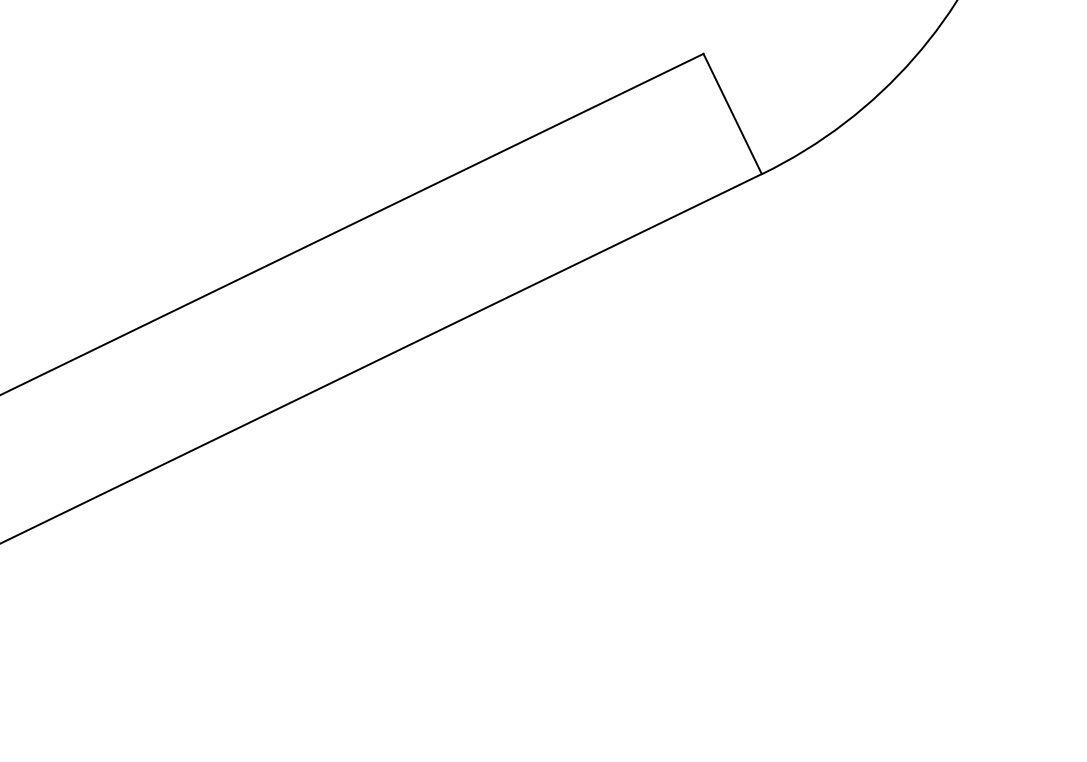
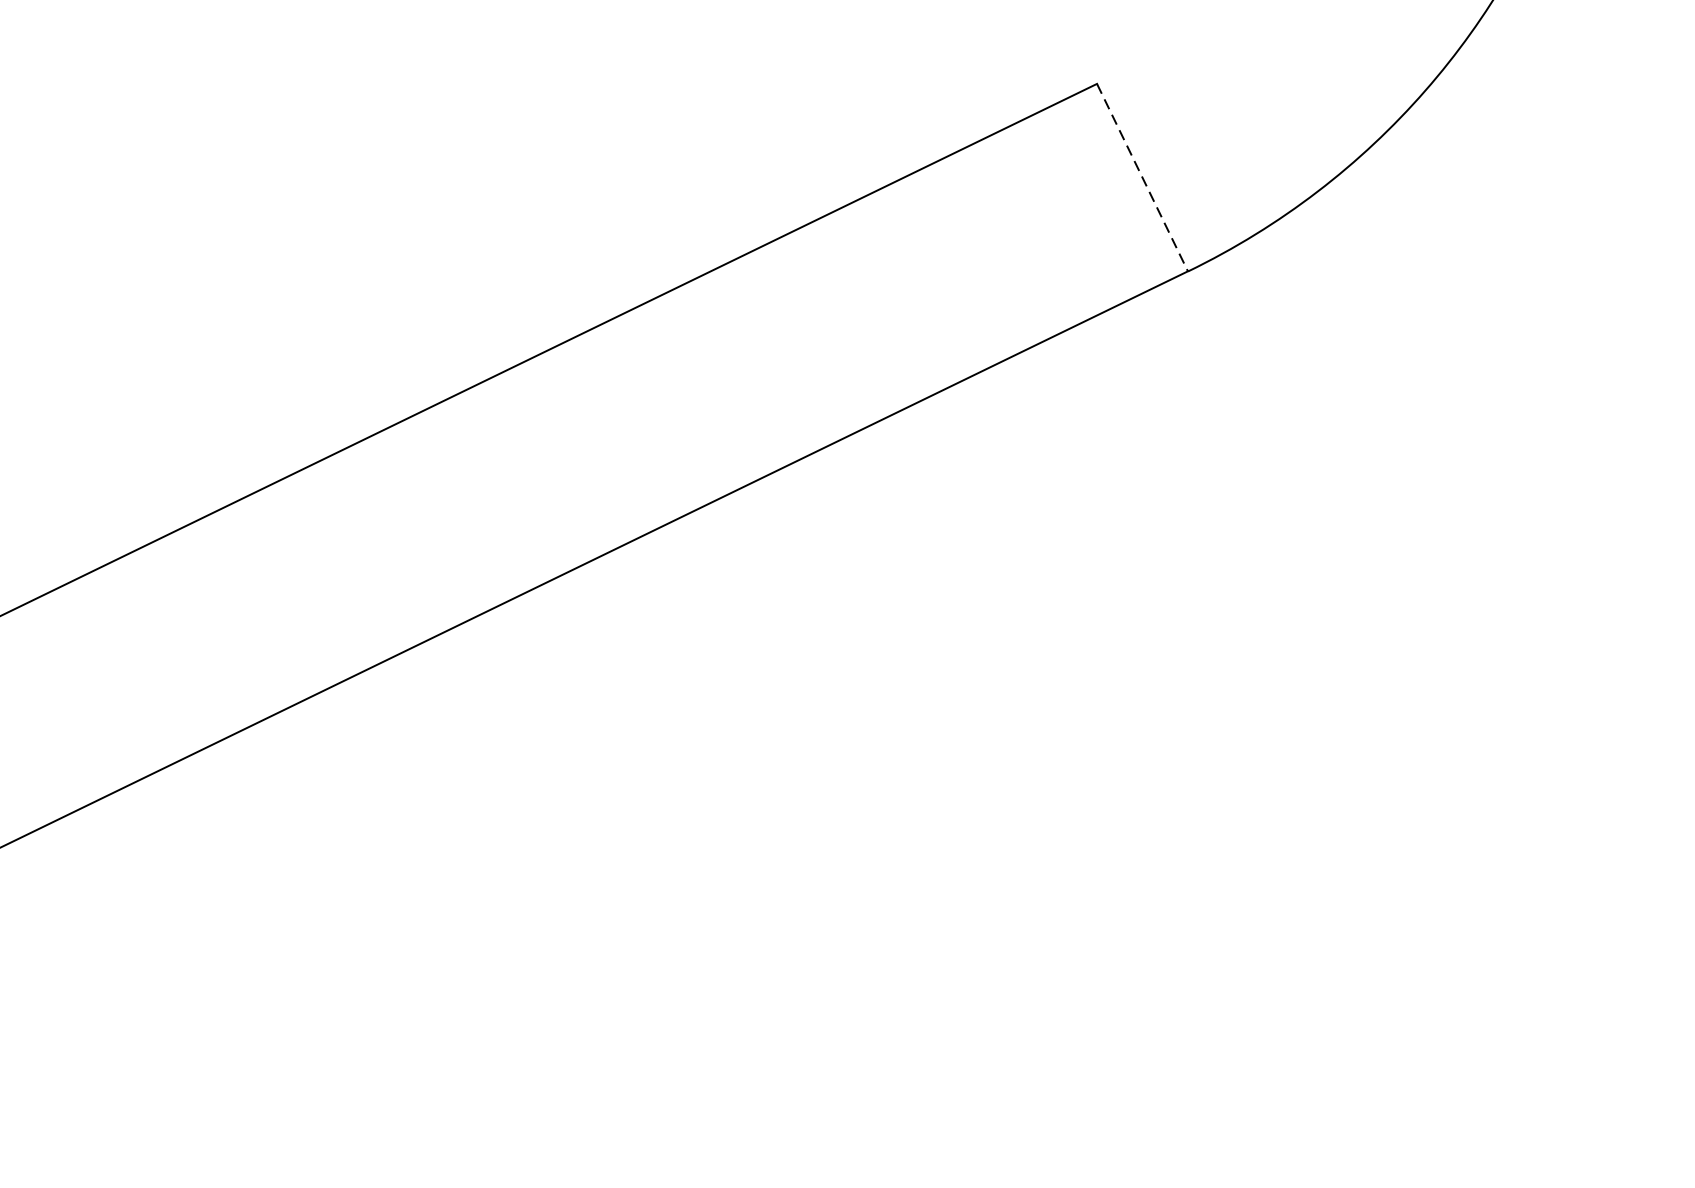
line: (732, 113) -> (1142, 176), solid -> dashed

